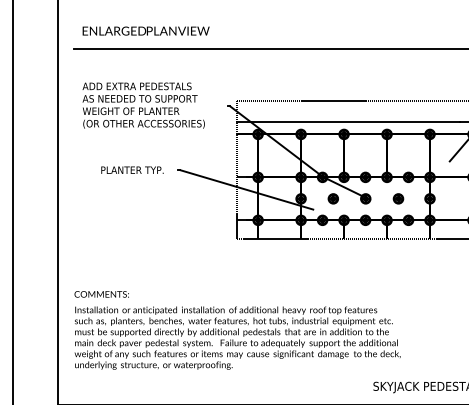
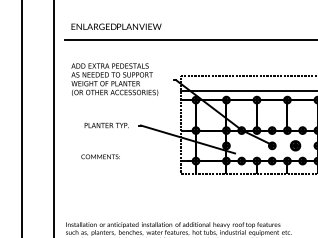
part: (332, 198) -> (248, 145), removed
part: (398, 198) -> (295, 145), size x1.4
text: (101, 294) -> (100, 156), moved

